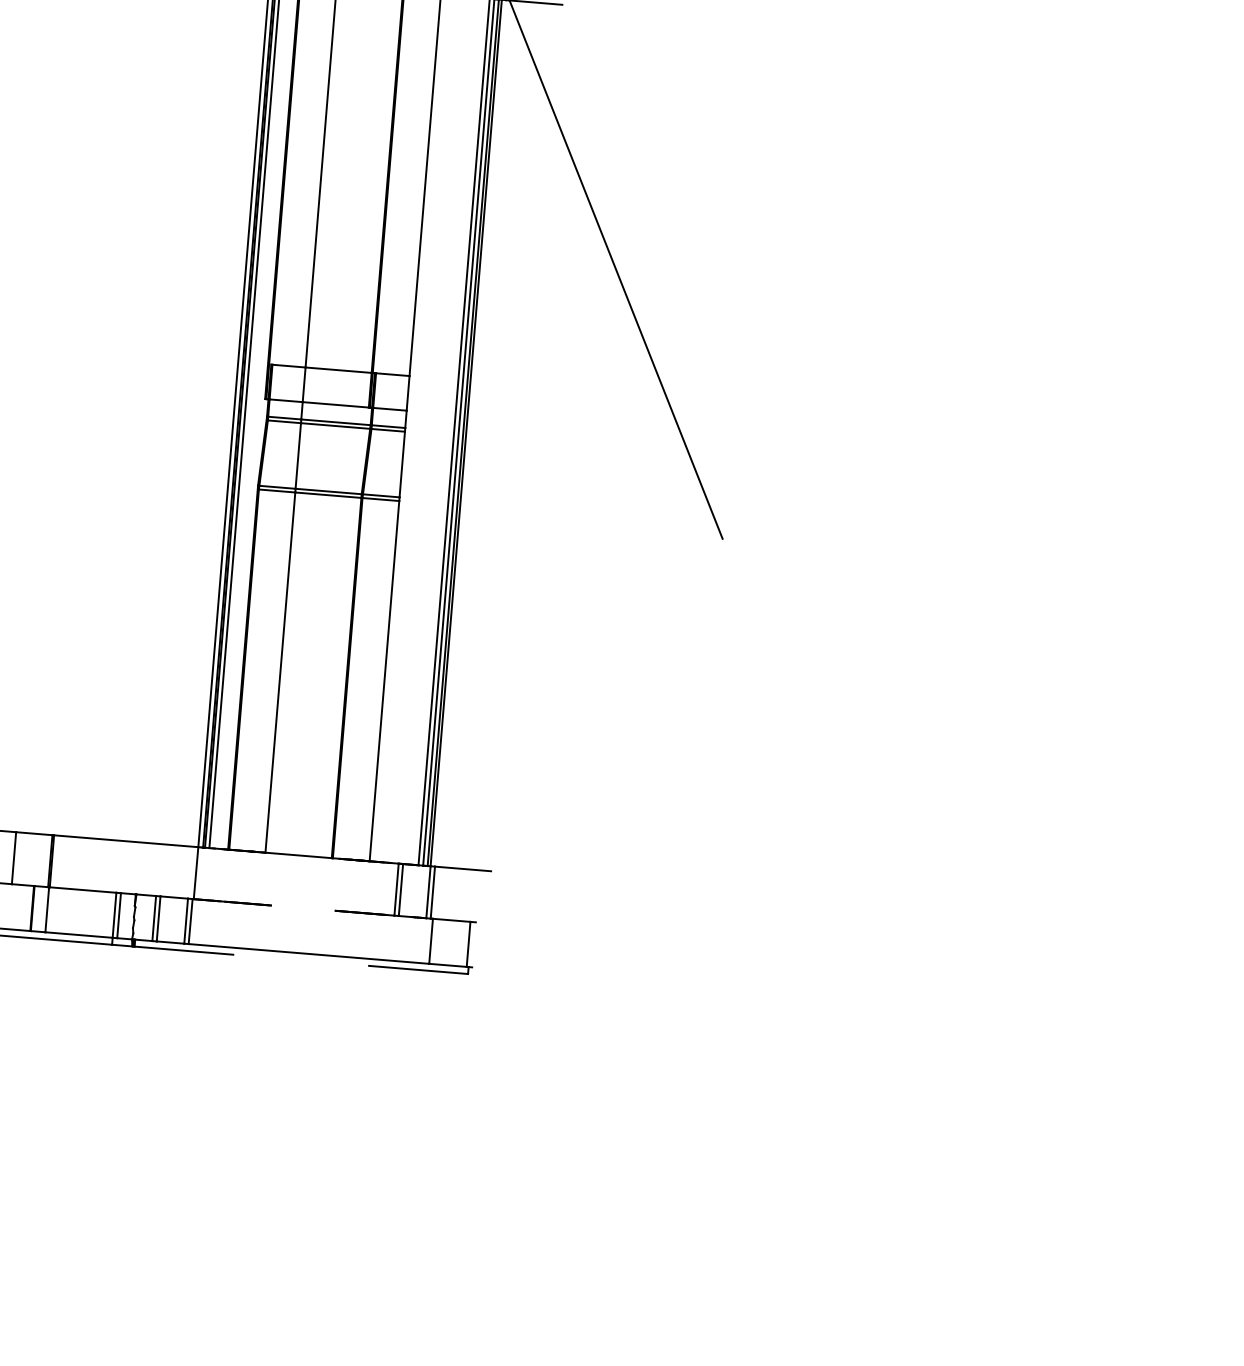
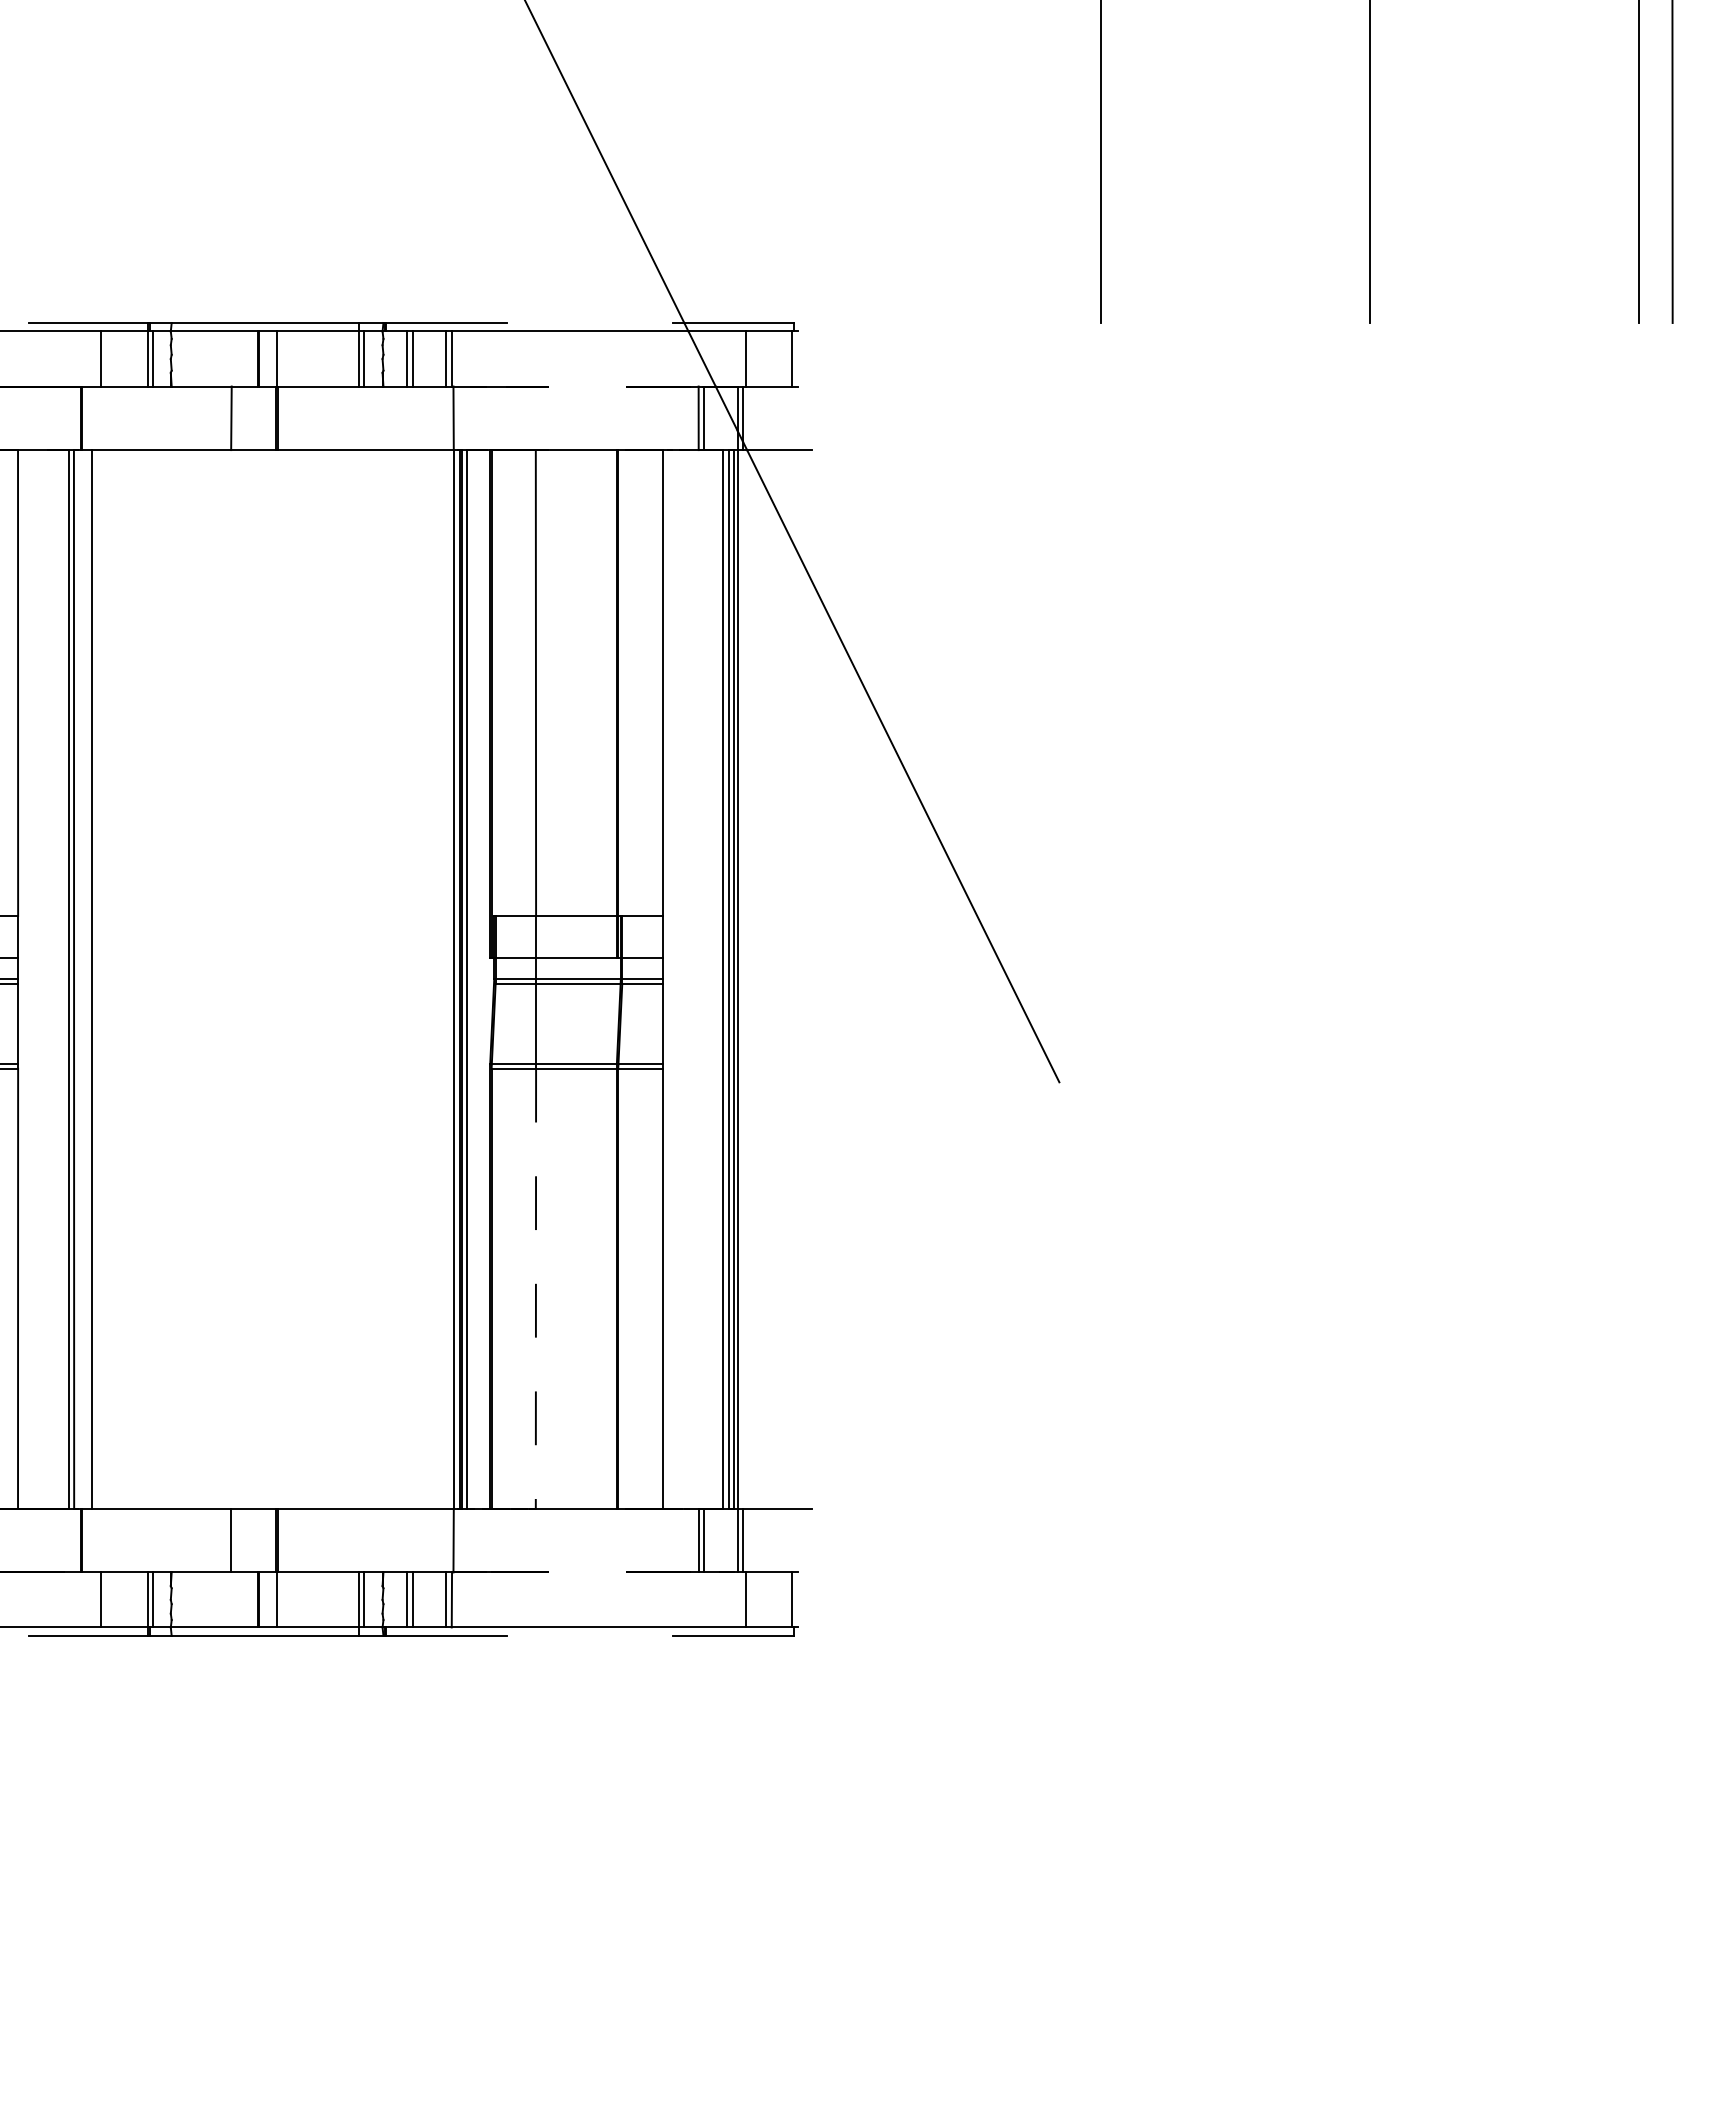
line: (279, 673) -> (535, 1289), solid -> dashed

